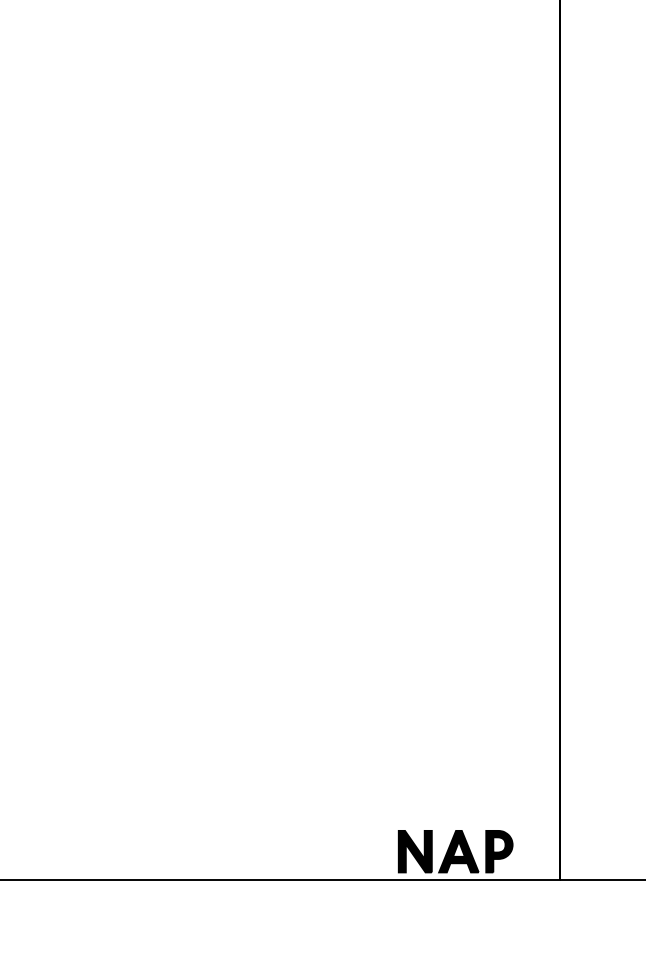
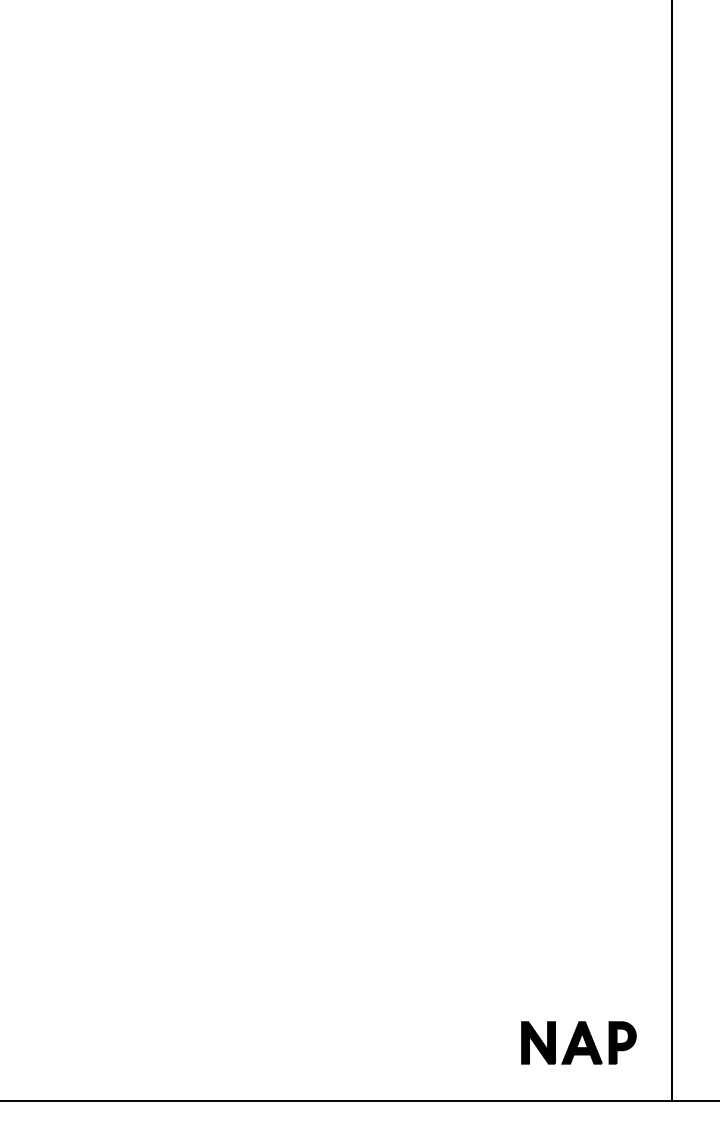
part: (455, 851) -> (578, 1042), moved

